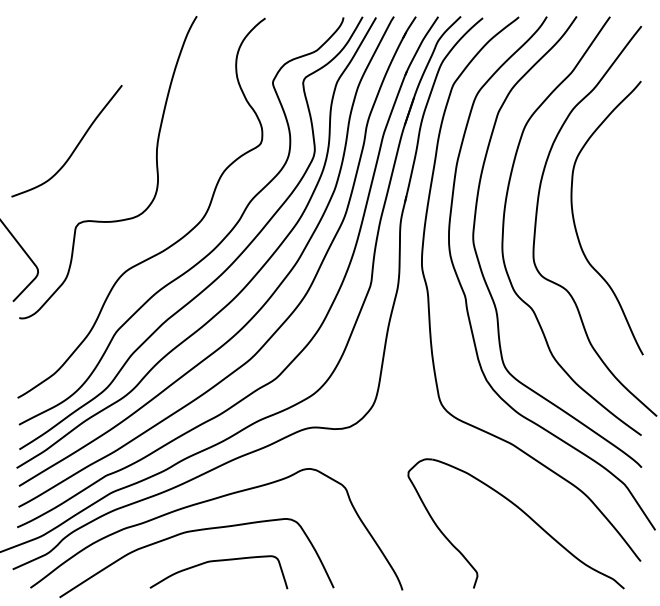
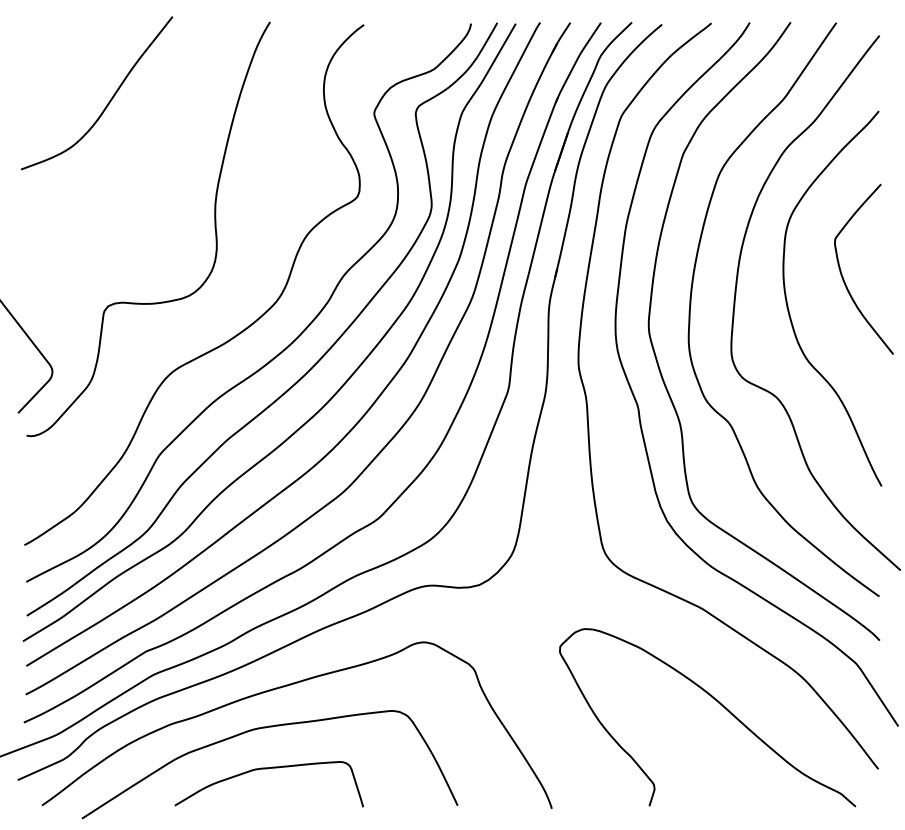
curve: (76, 146) -> (109, 100), moved
curve: (615, 201) -> (843, 276), added
curve: (217, 561) -> (267, 769), moved

